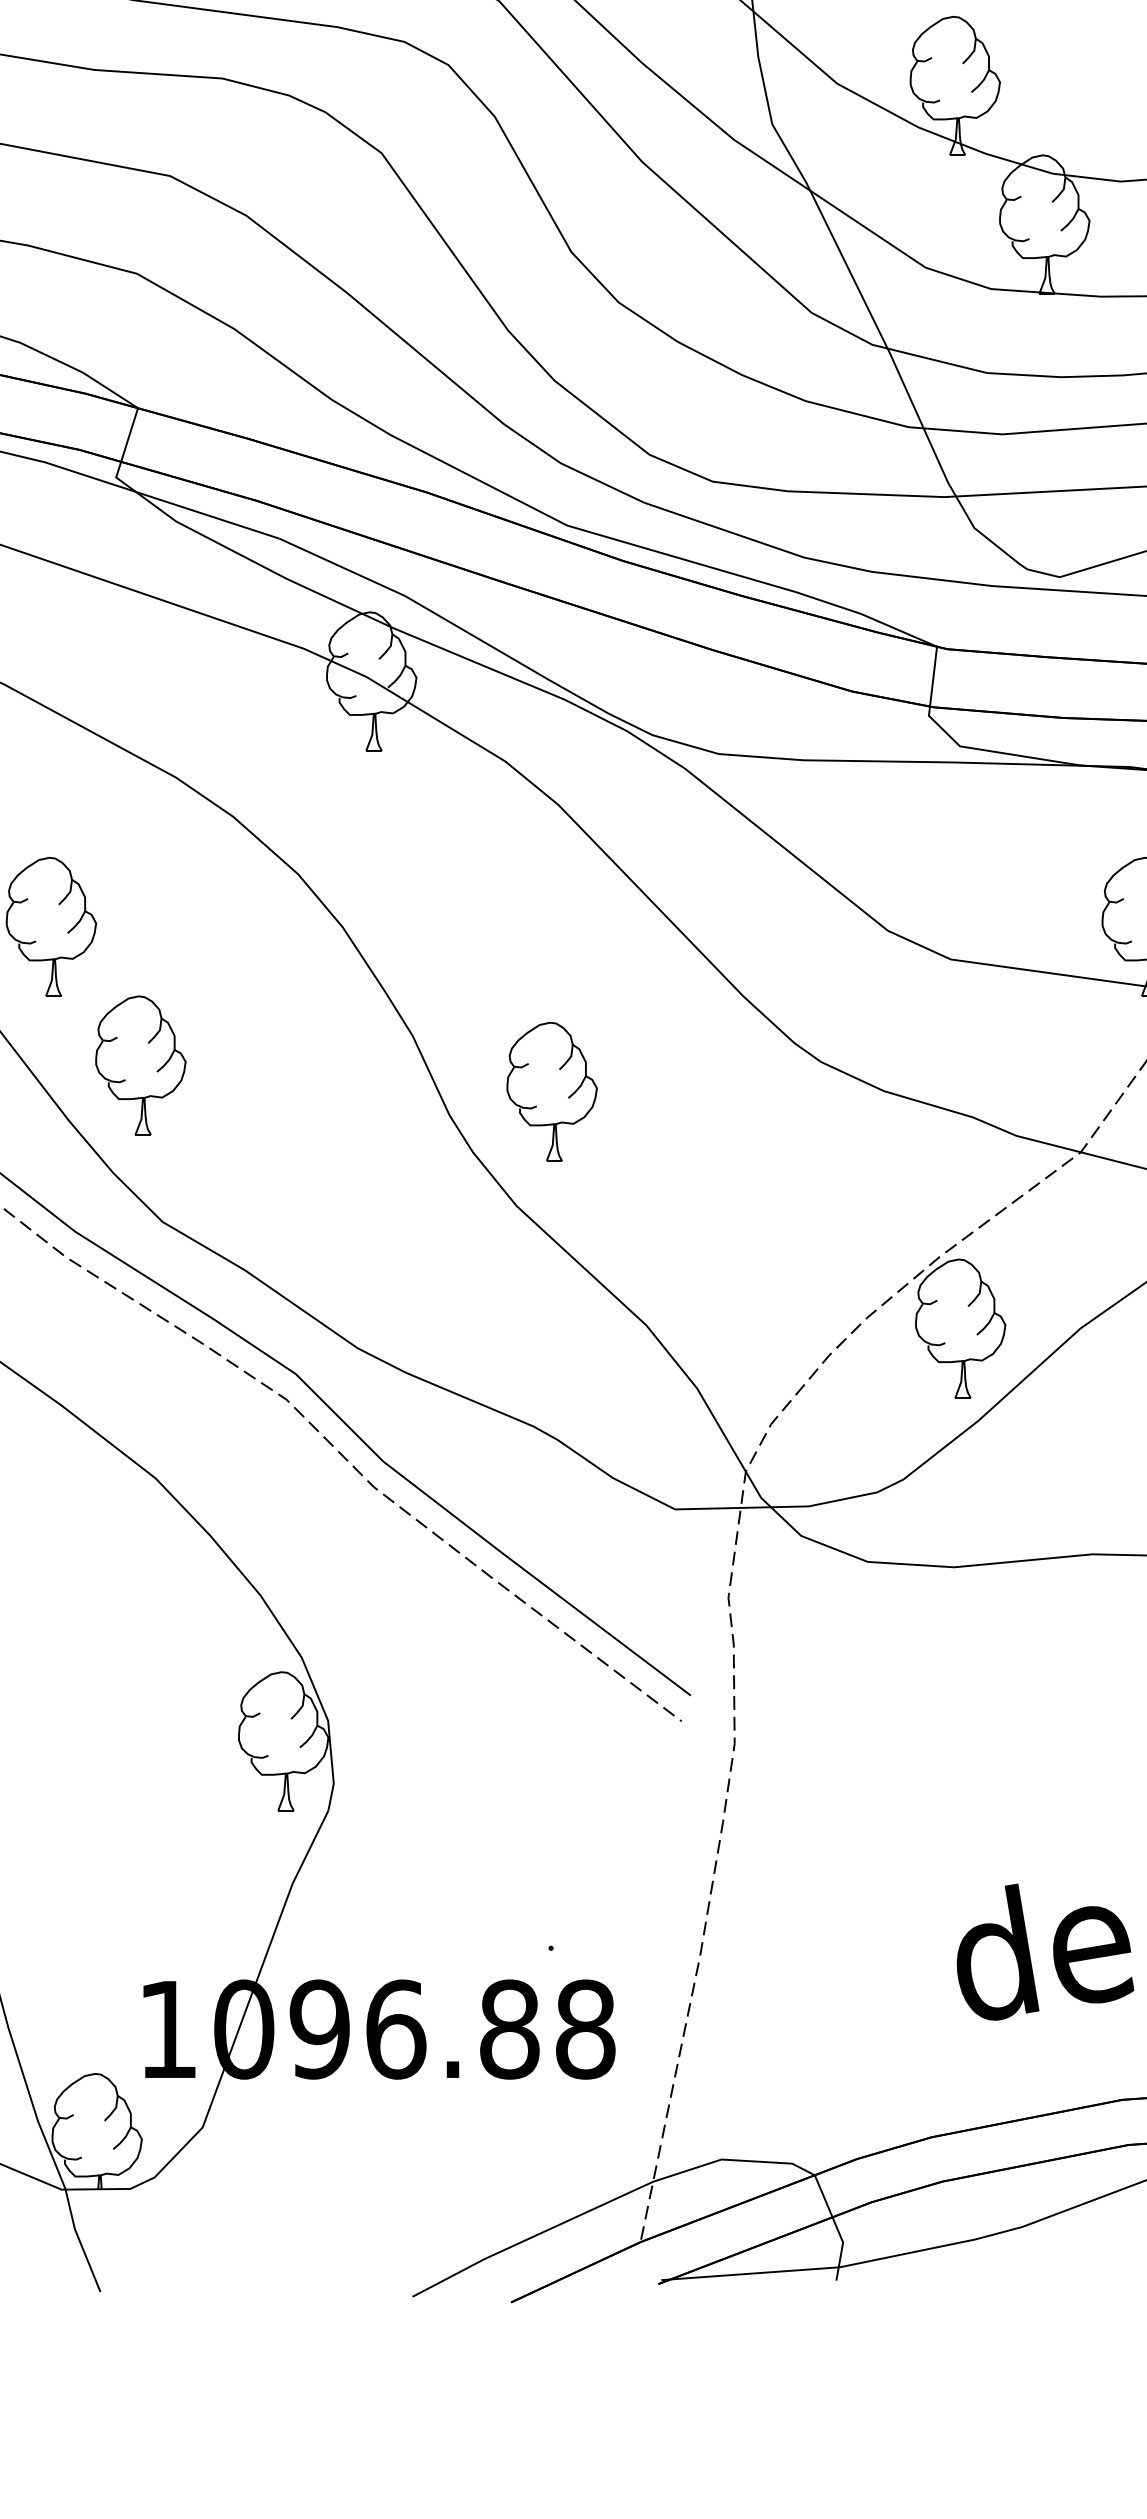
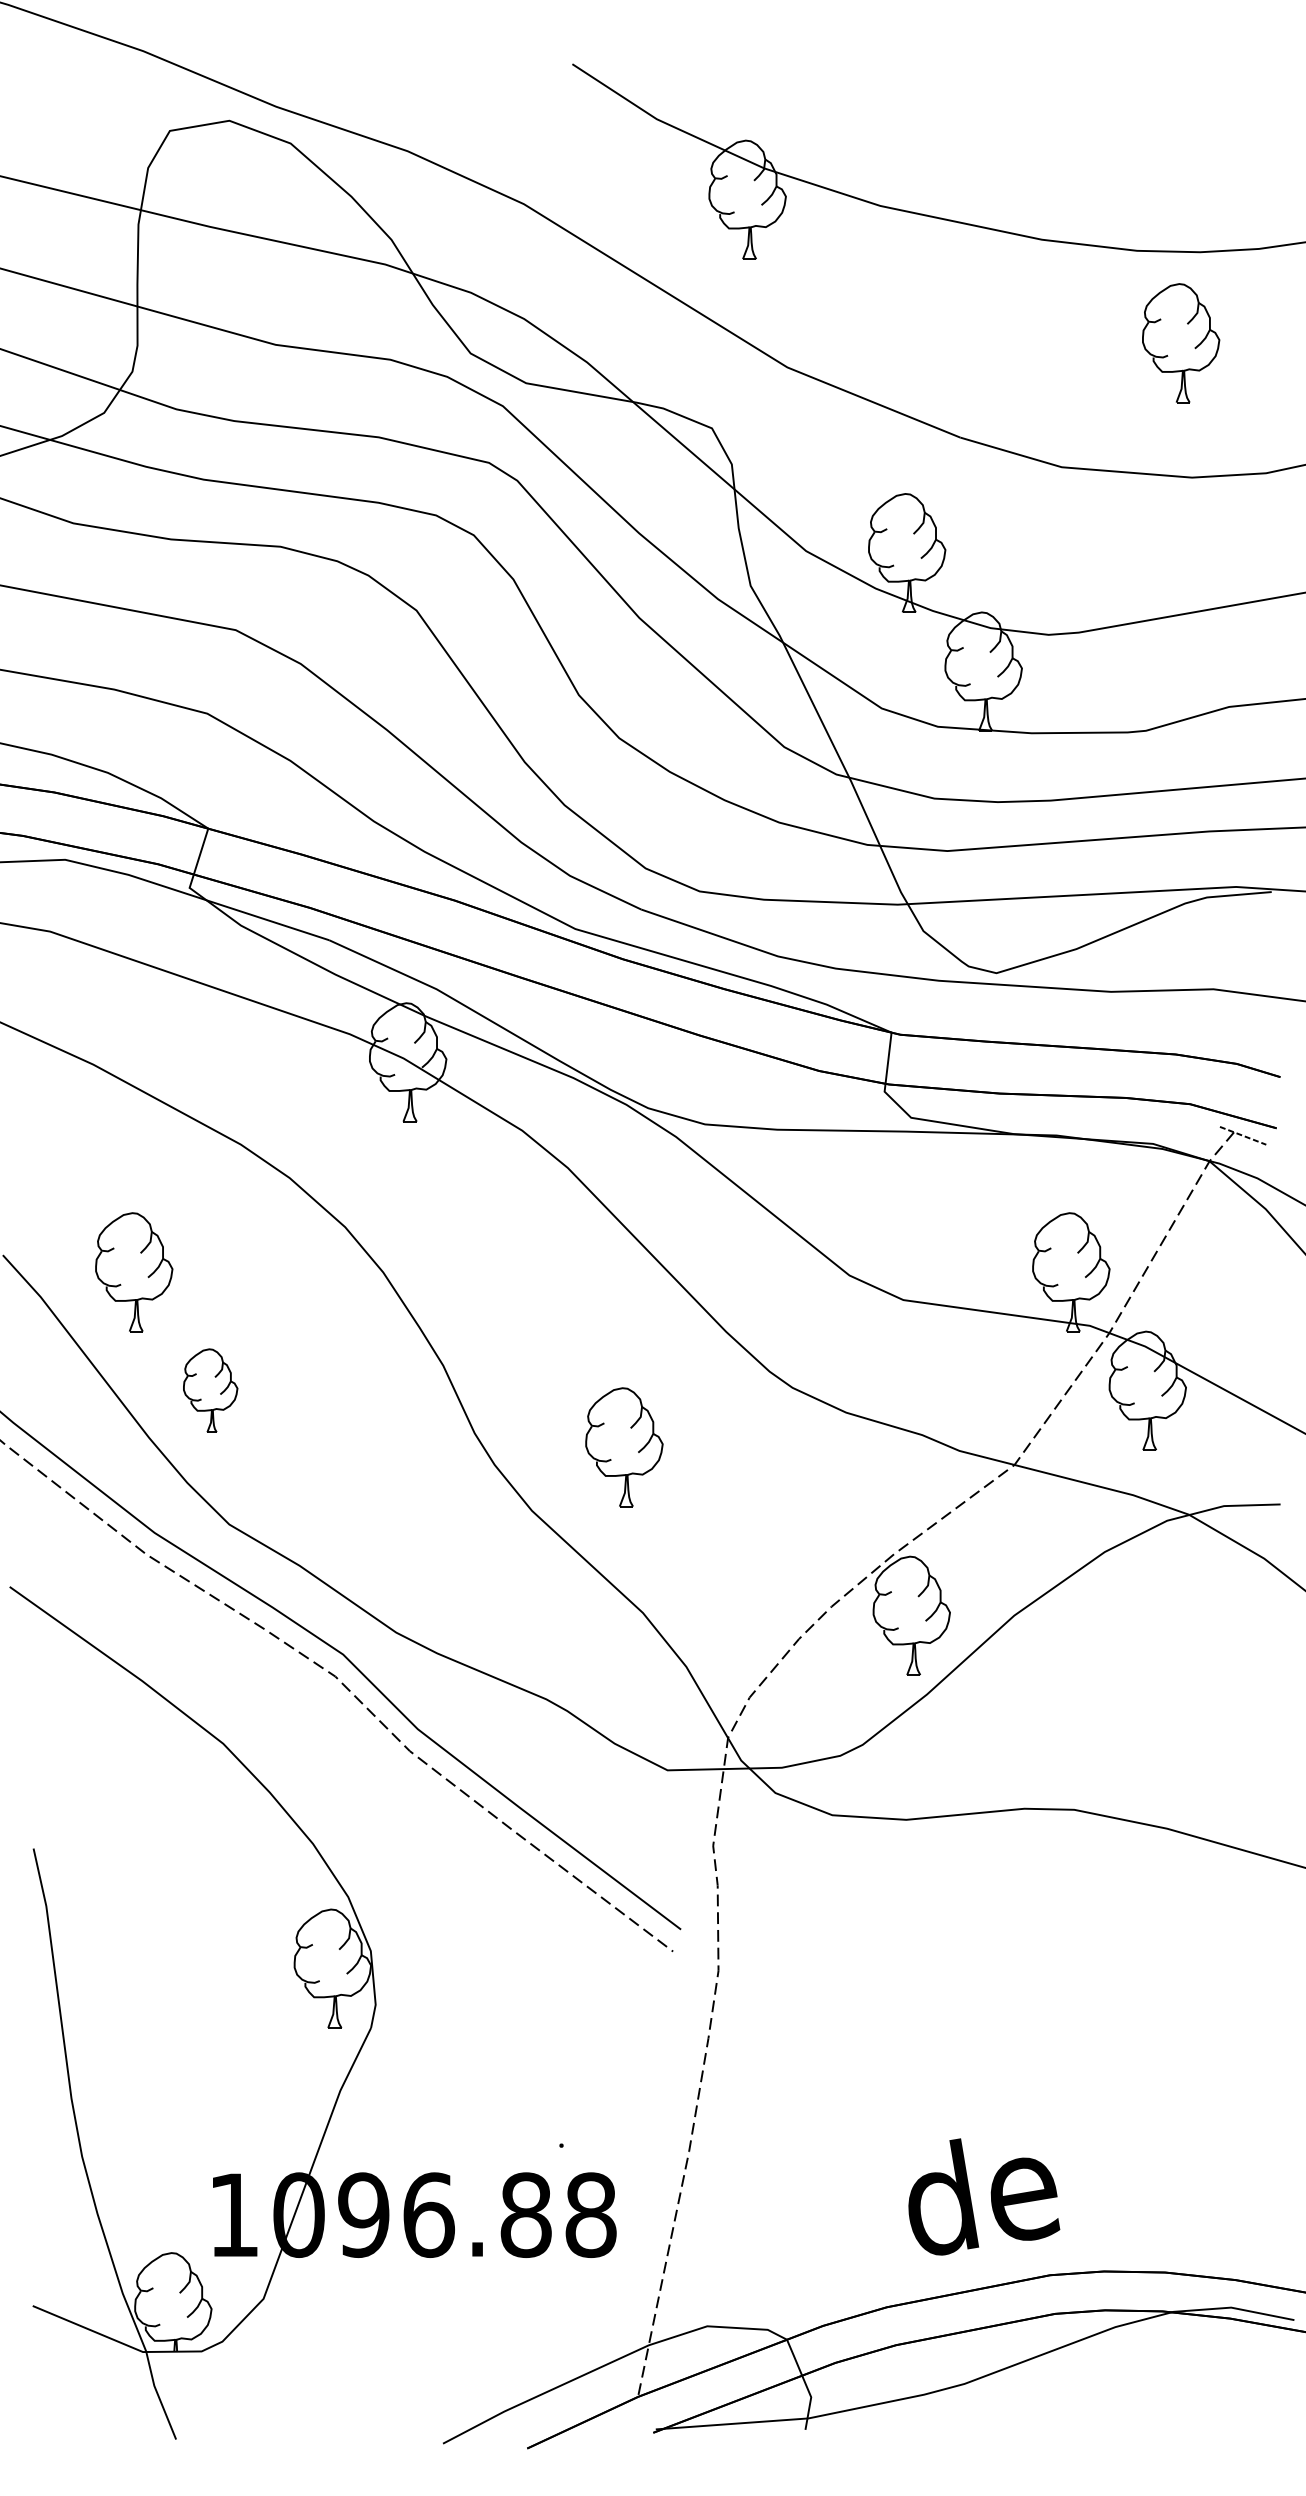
part: (140, 1065) -> (210, 1390), size x0.7
part: (552, 1092) -> (624, 1447), moved
text: (1045, 1951) -> (984, 2196), moved

